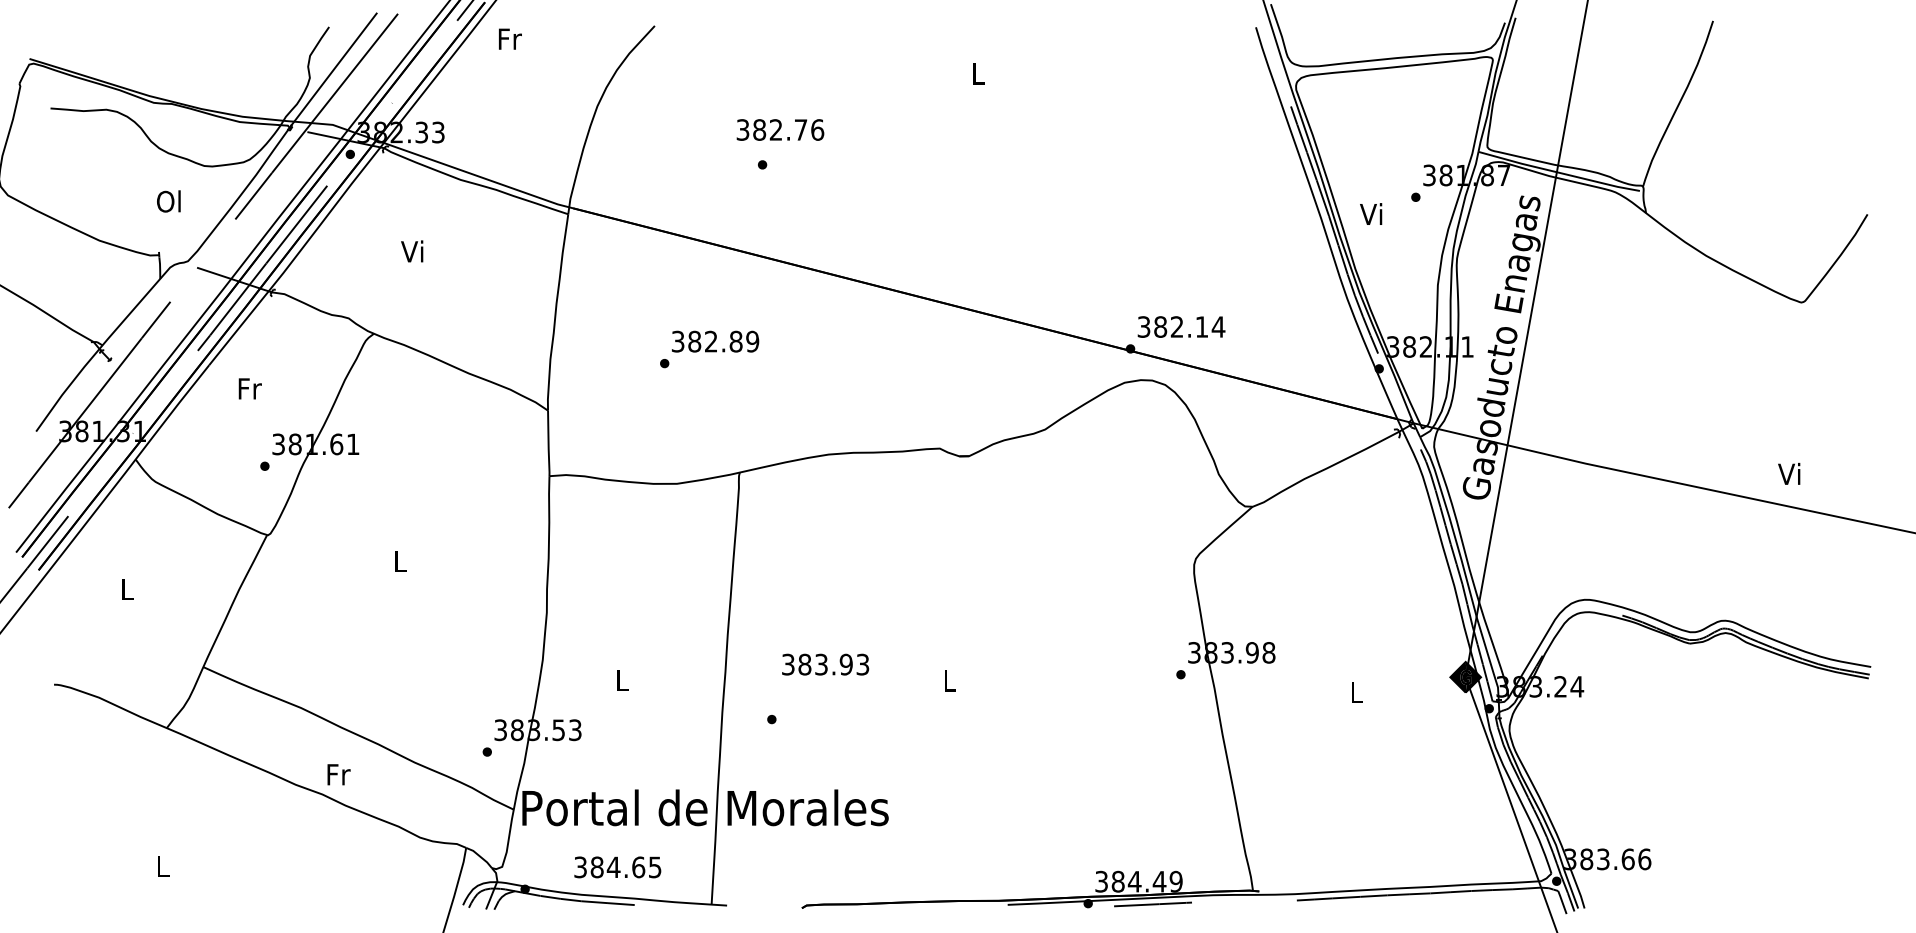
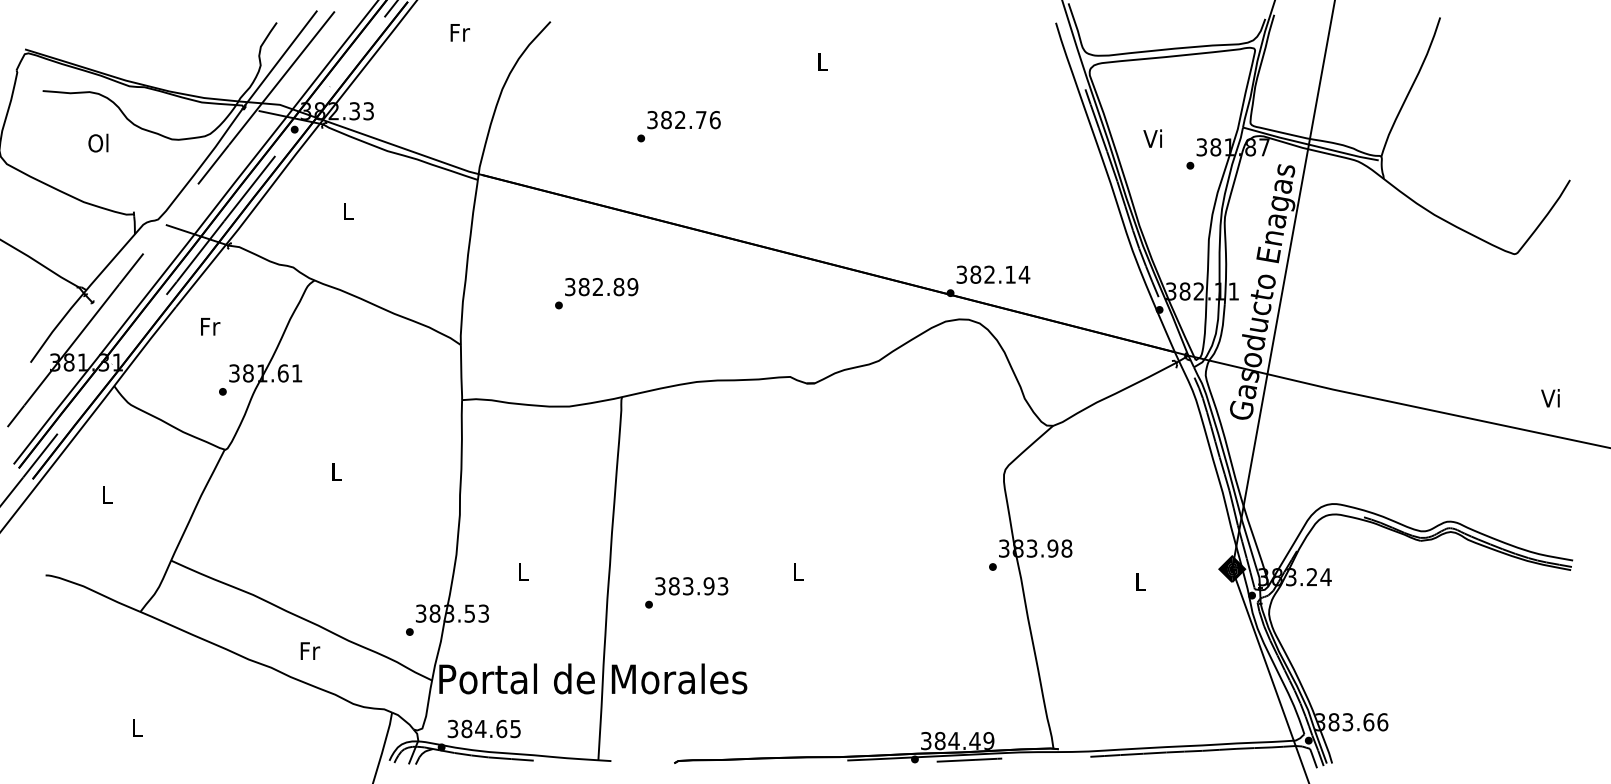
text: (510, 38) -> (460, 32), moved
text: (780, 129) -> (684, 119), moved
text: (168, 201) -> (98, 143), moved
text: (1371, 213) -> (1153, 138), moved
text: (412, 251) -> (346, 211), Vi -> L
text: (1789, 473) -> (1550, 397), moved
text: (825, 664) -> (691, 586), moved
text: (338, 774) -> (309, 650), moved
text: (617, 867) -> (483, 729), moved

